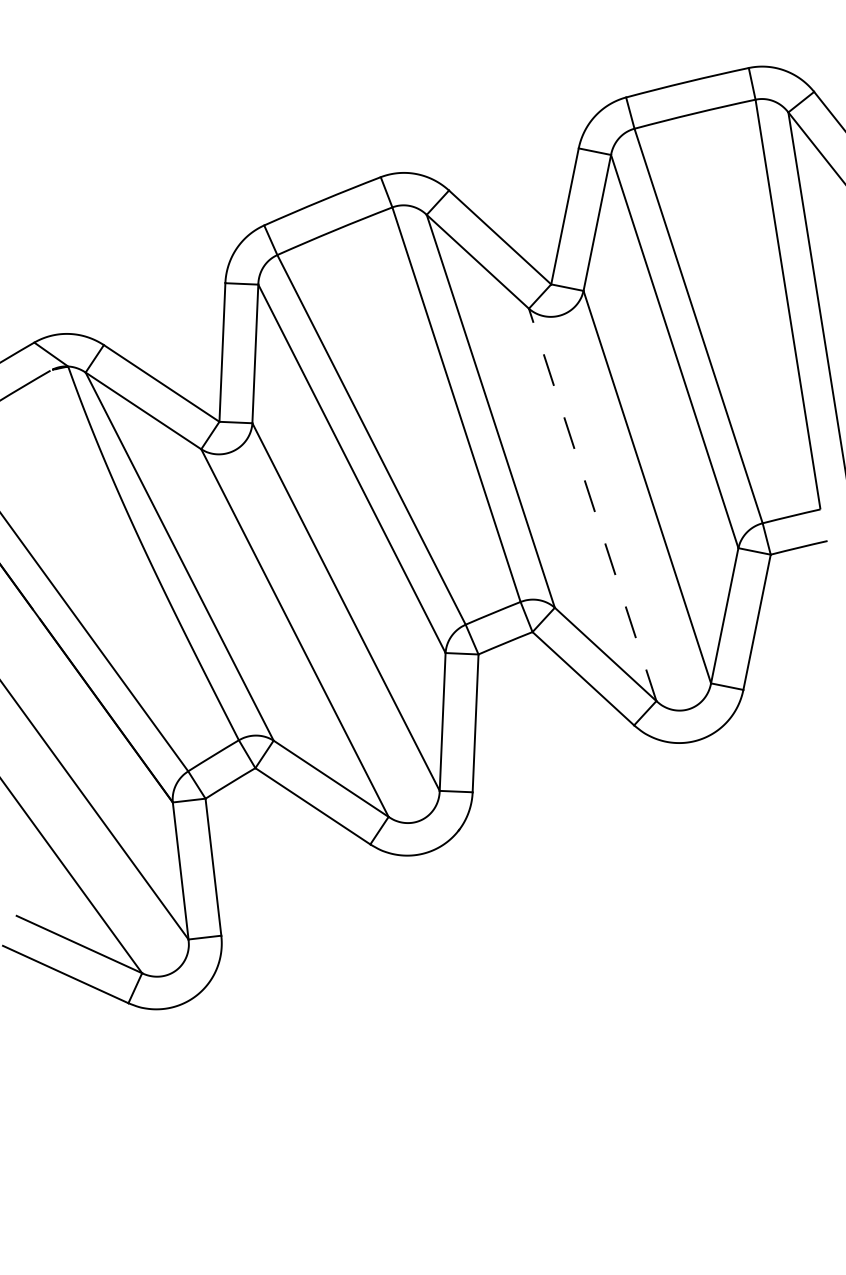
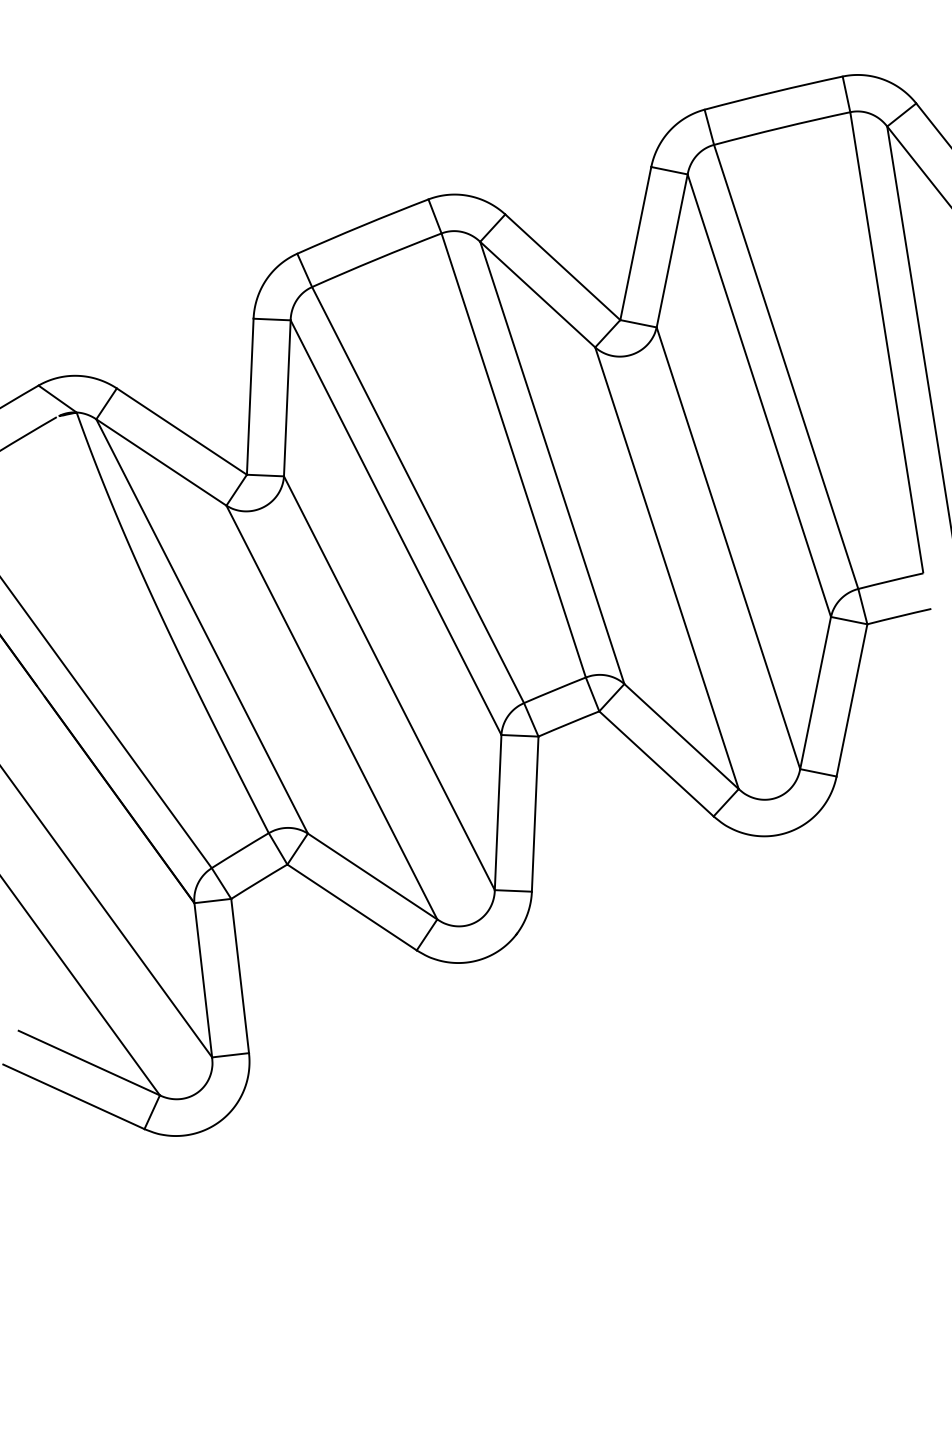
line: (592, 504) -> (666, 567), dashed -> solid

